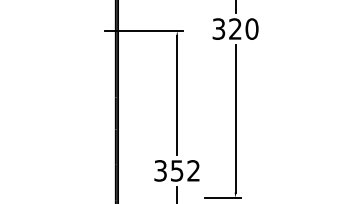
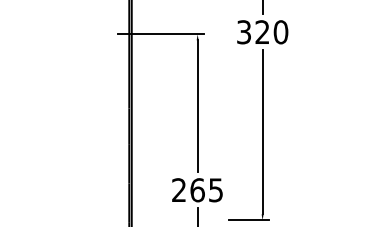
text: (177, 171) -> (197, 190), 352 -> 265

